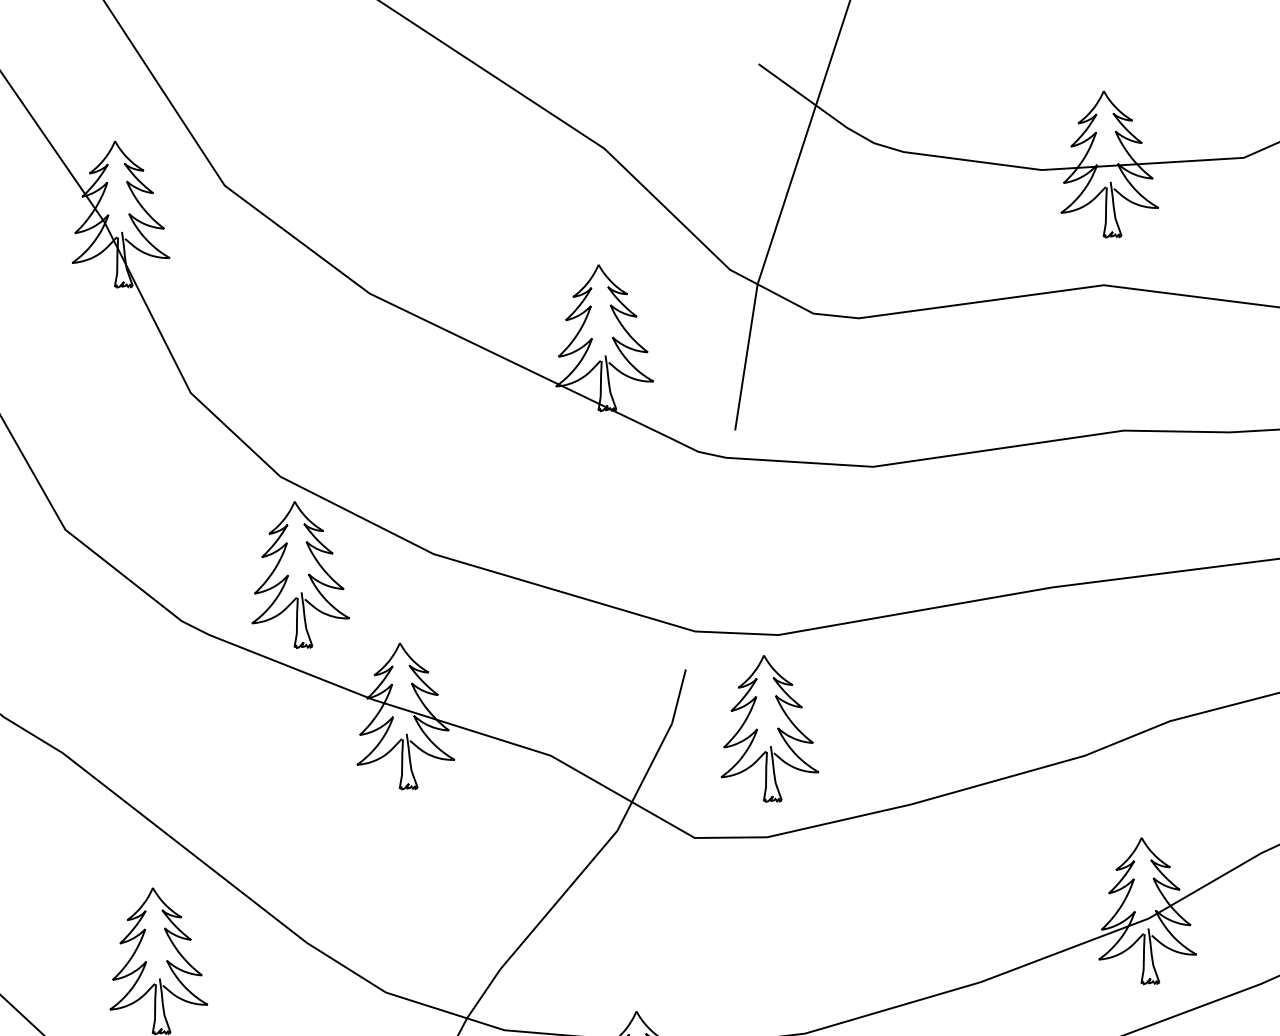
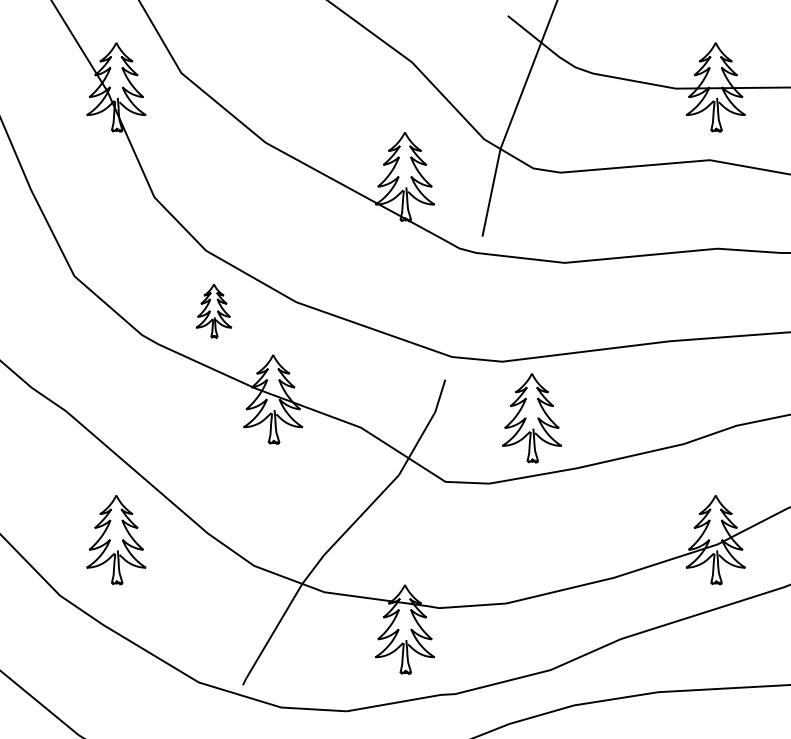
part: (297, 576) -> (213, 311), size x0.6
part: (766, 729) -> (531, 418), moved

